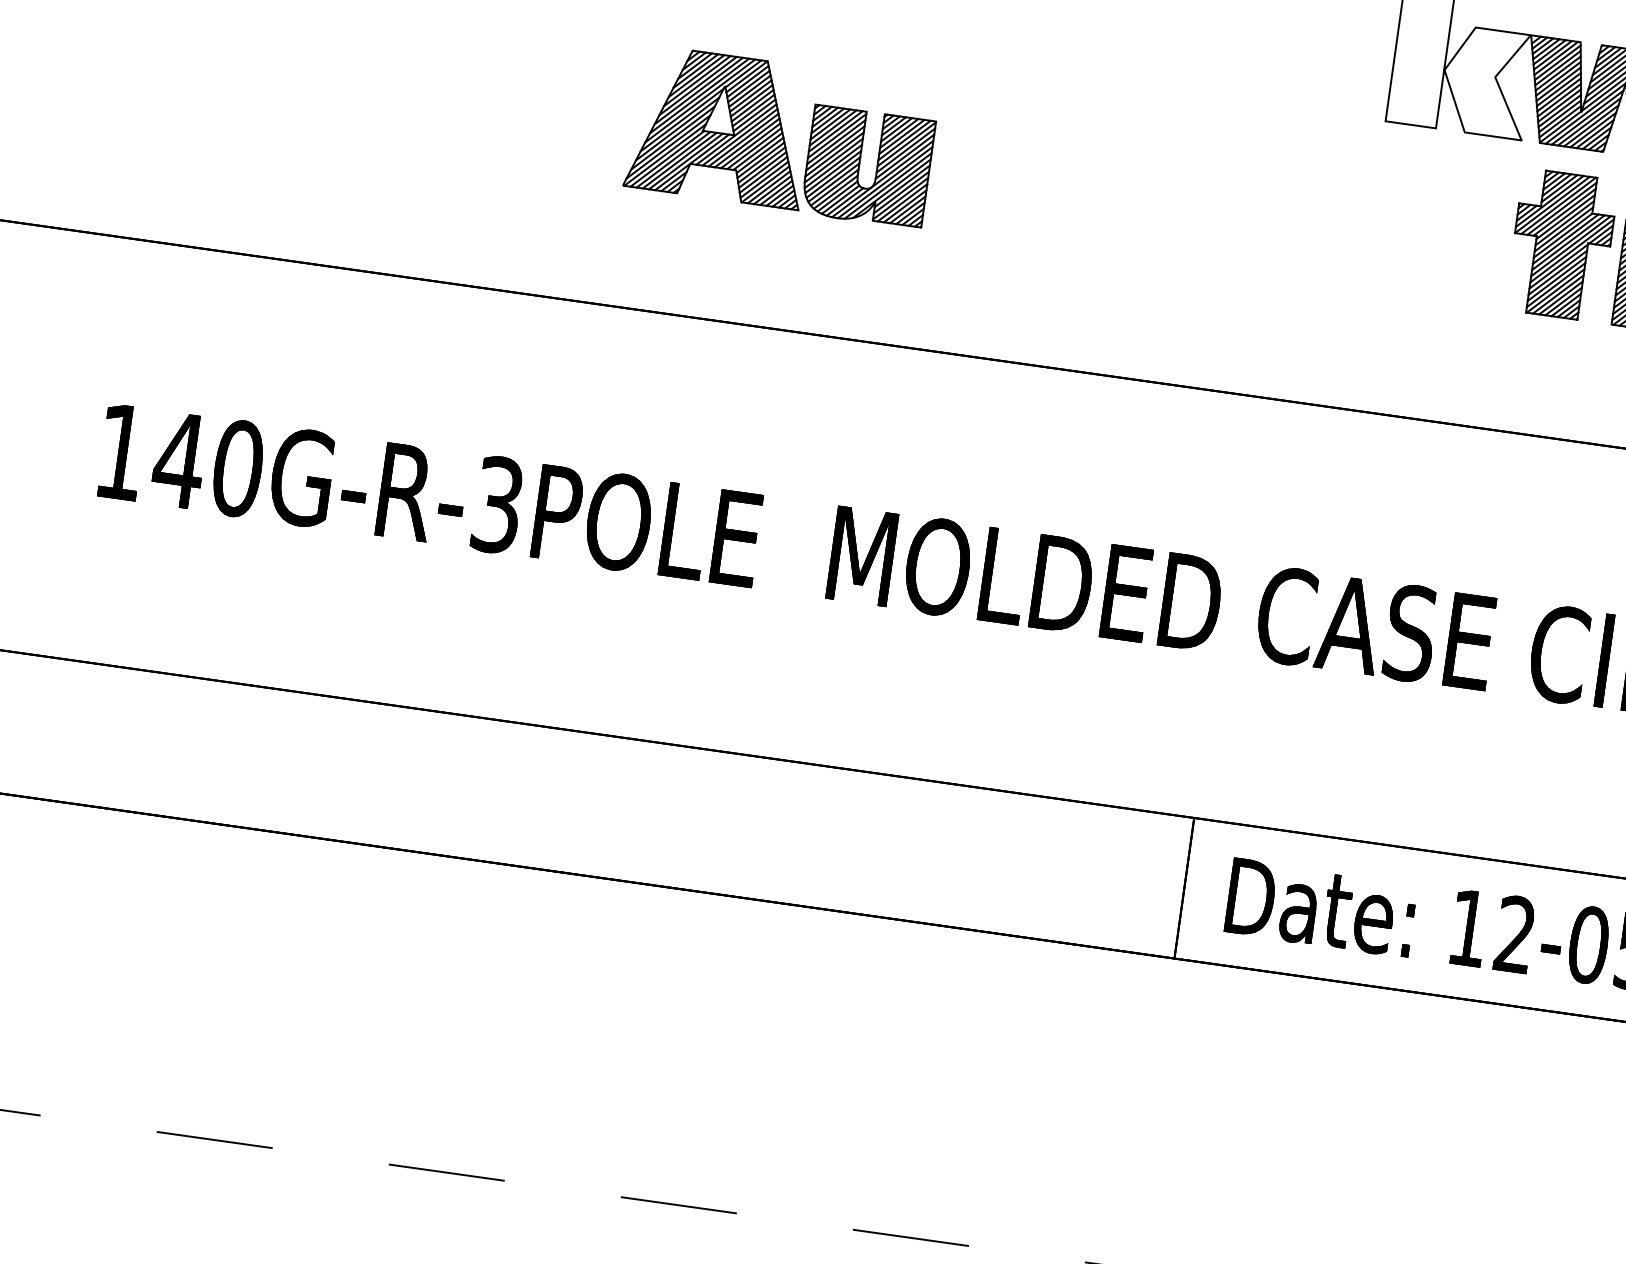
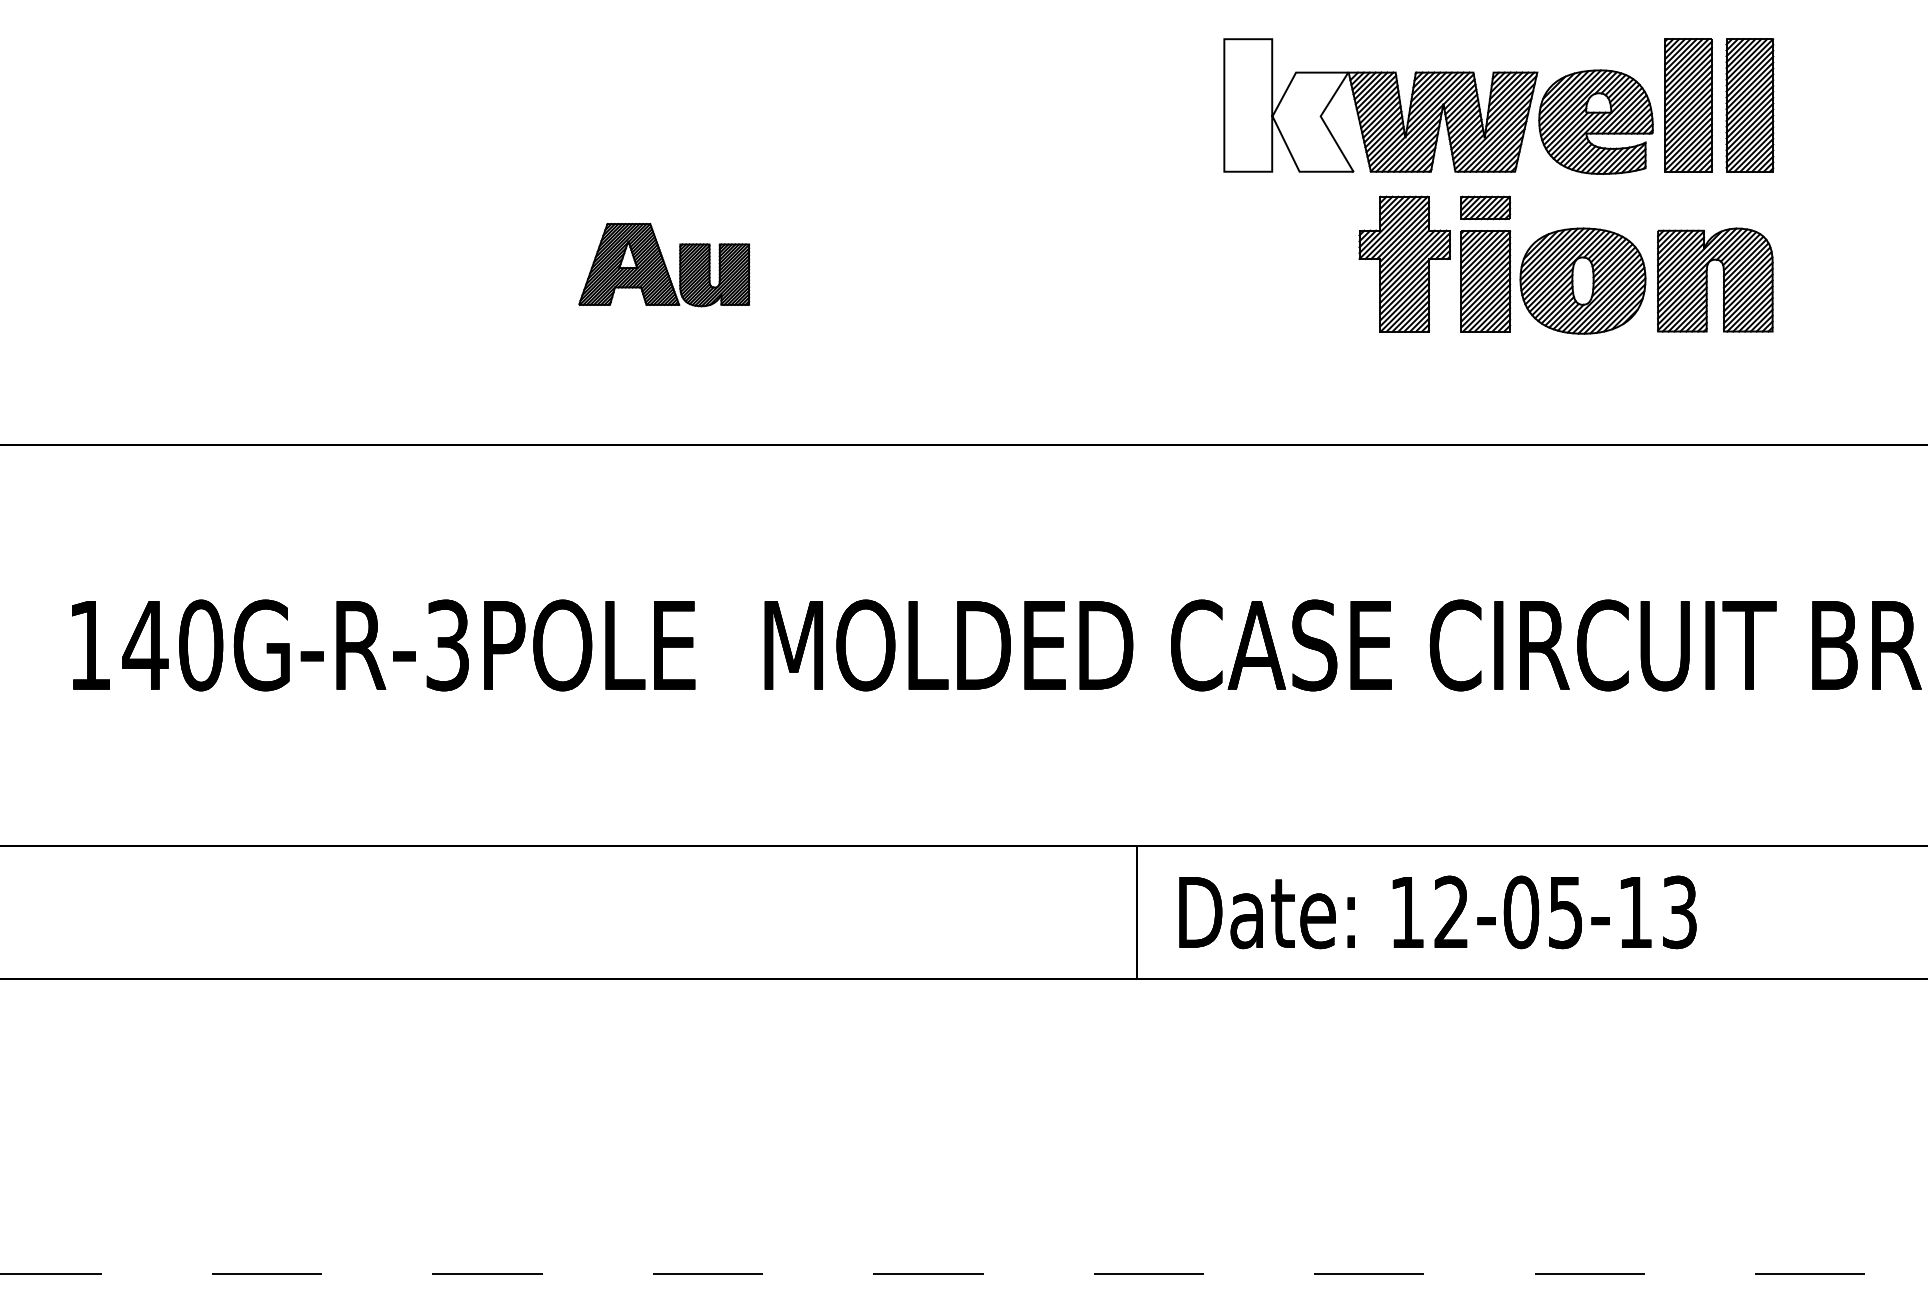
part: (781, 135) -> (663, 264), size x0.6

